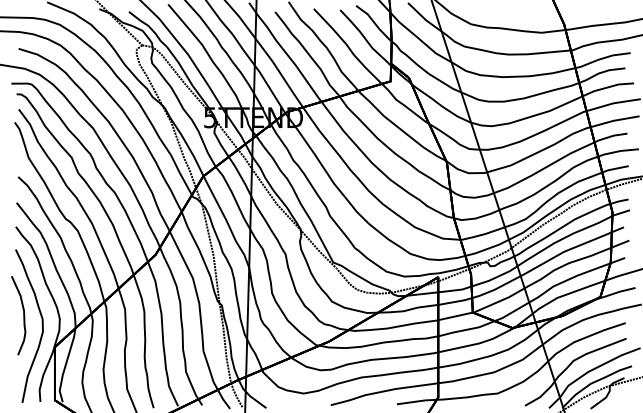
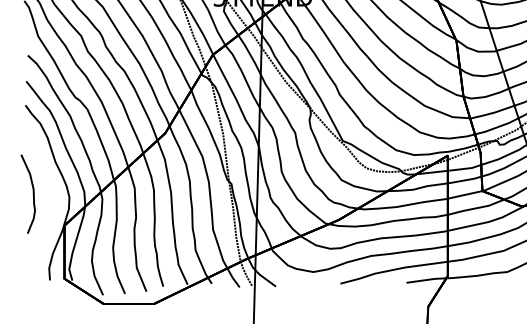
curve: (41, 325) -> (51, 203), removed

